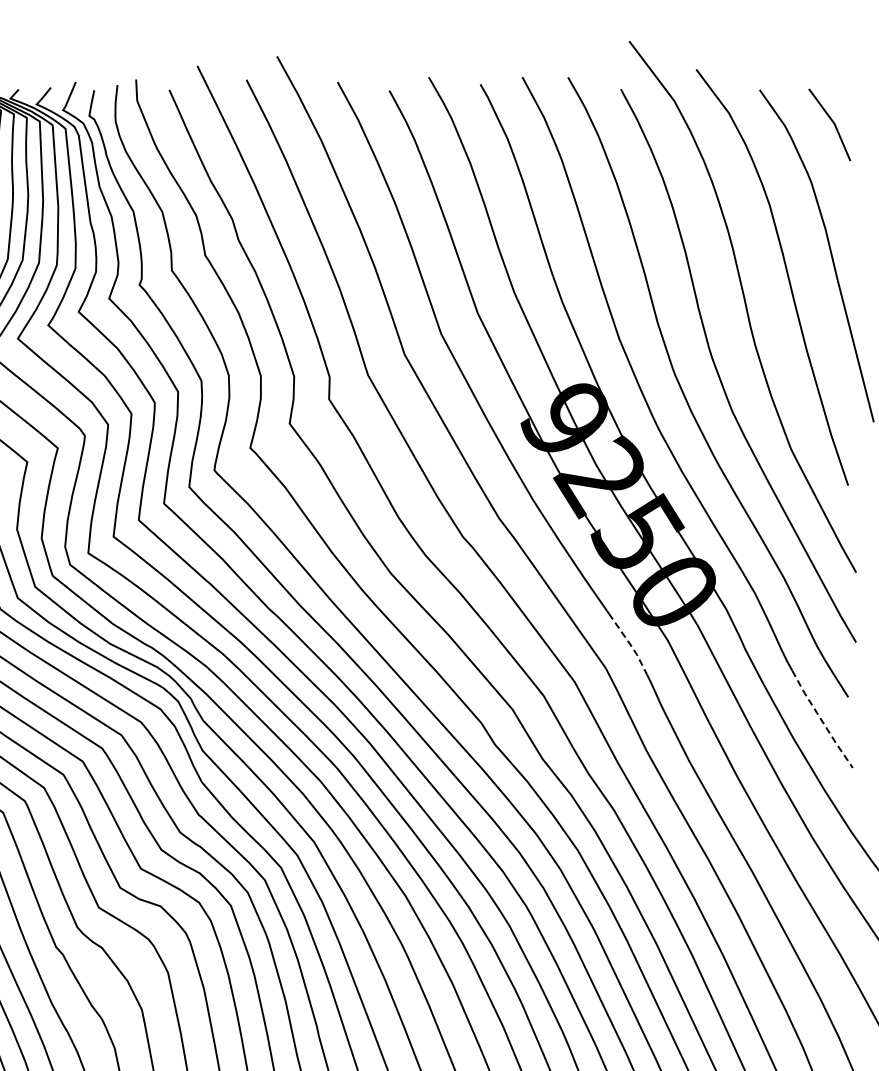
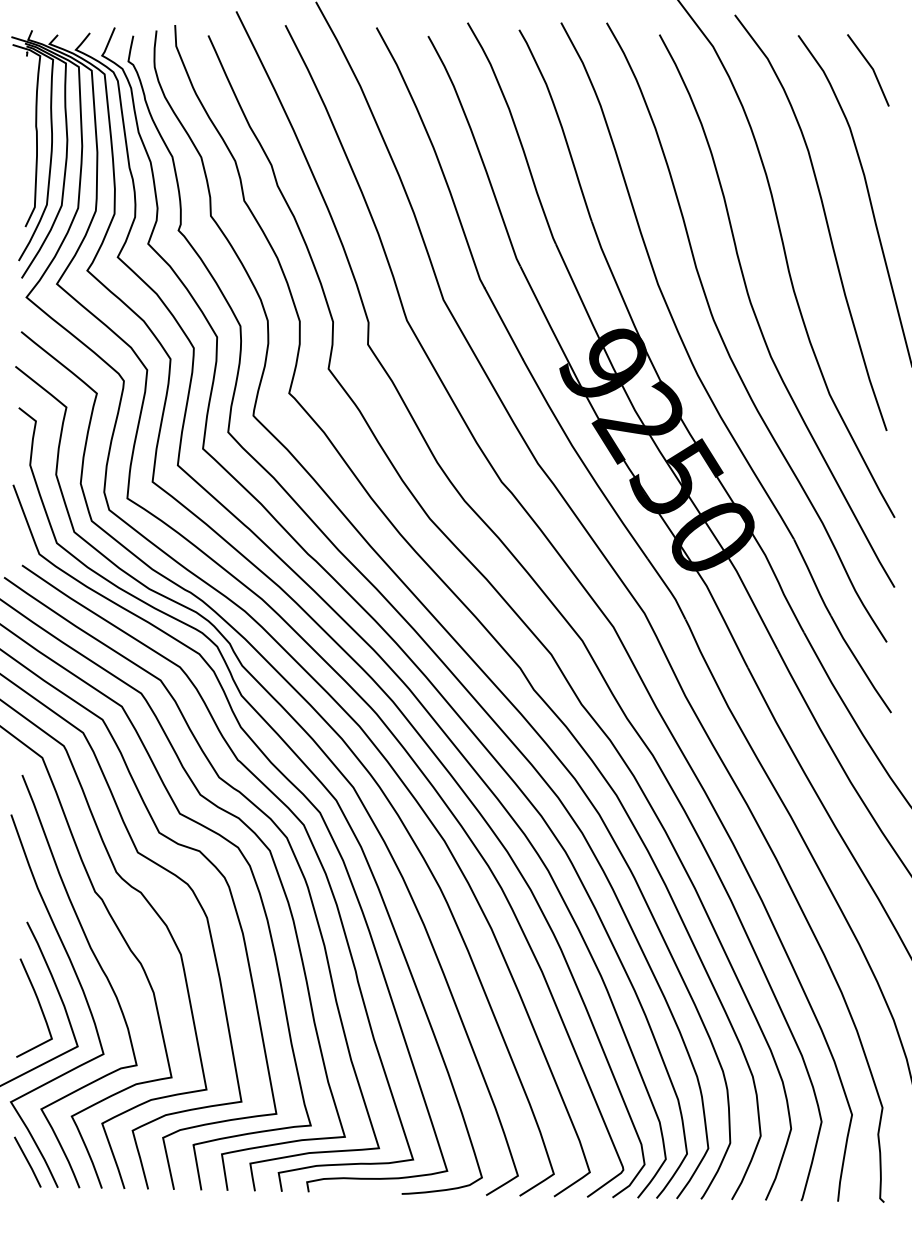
line: (630, 644) -> (669, 589), dashed -> solid
line: (821, 720) -> (860, 665), dashed -> solid

